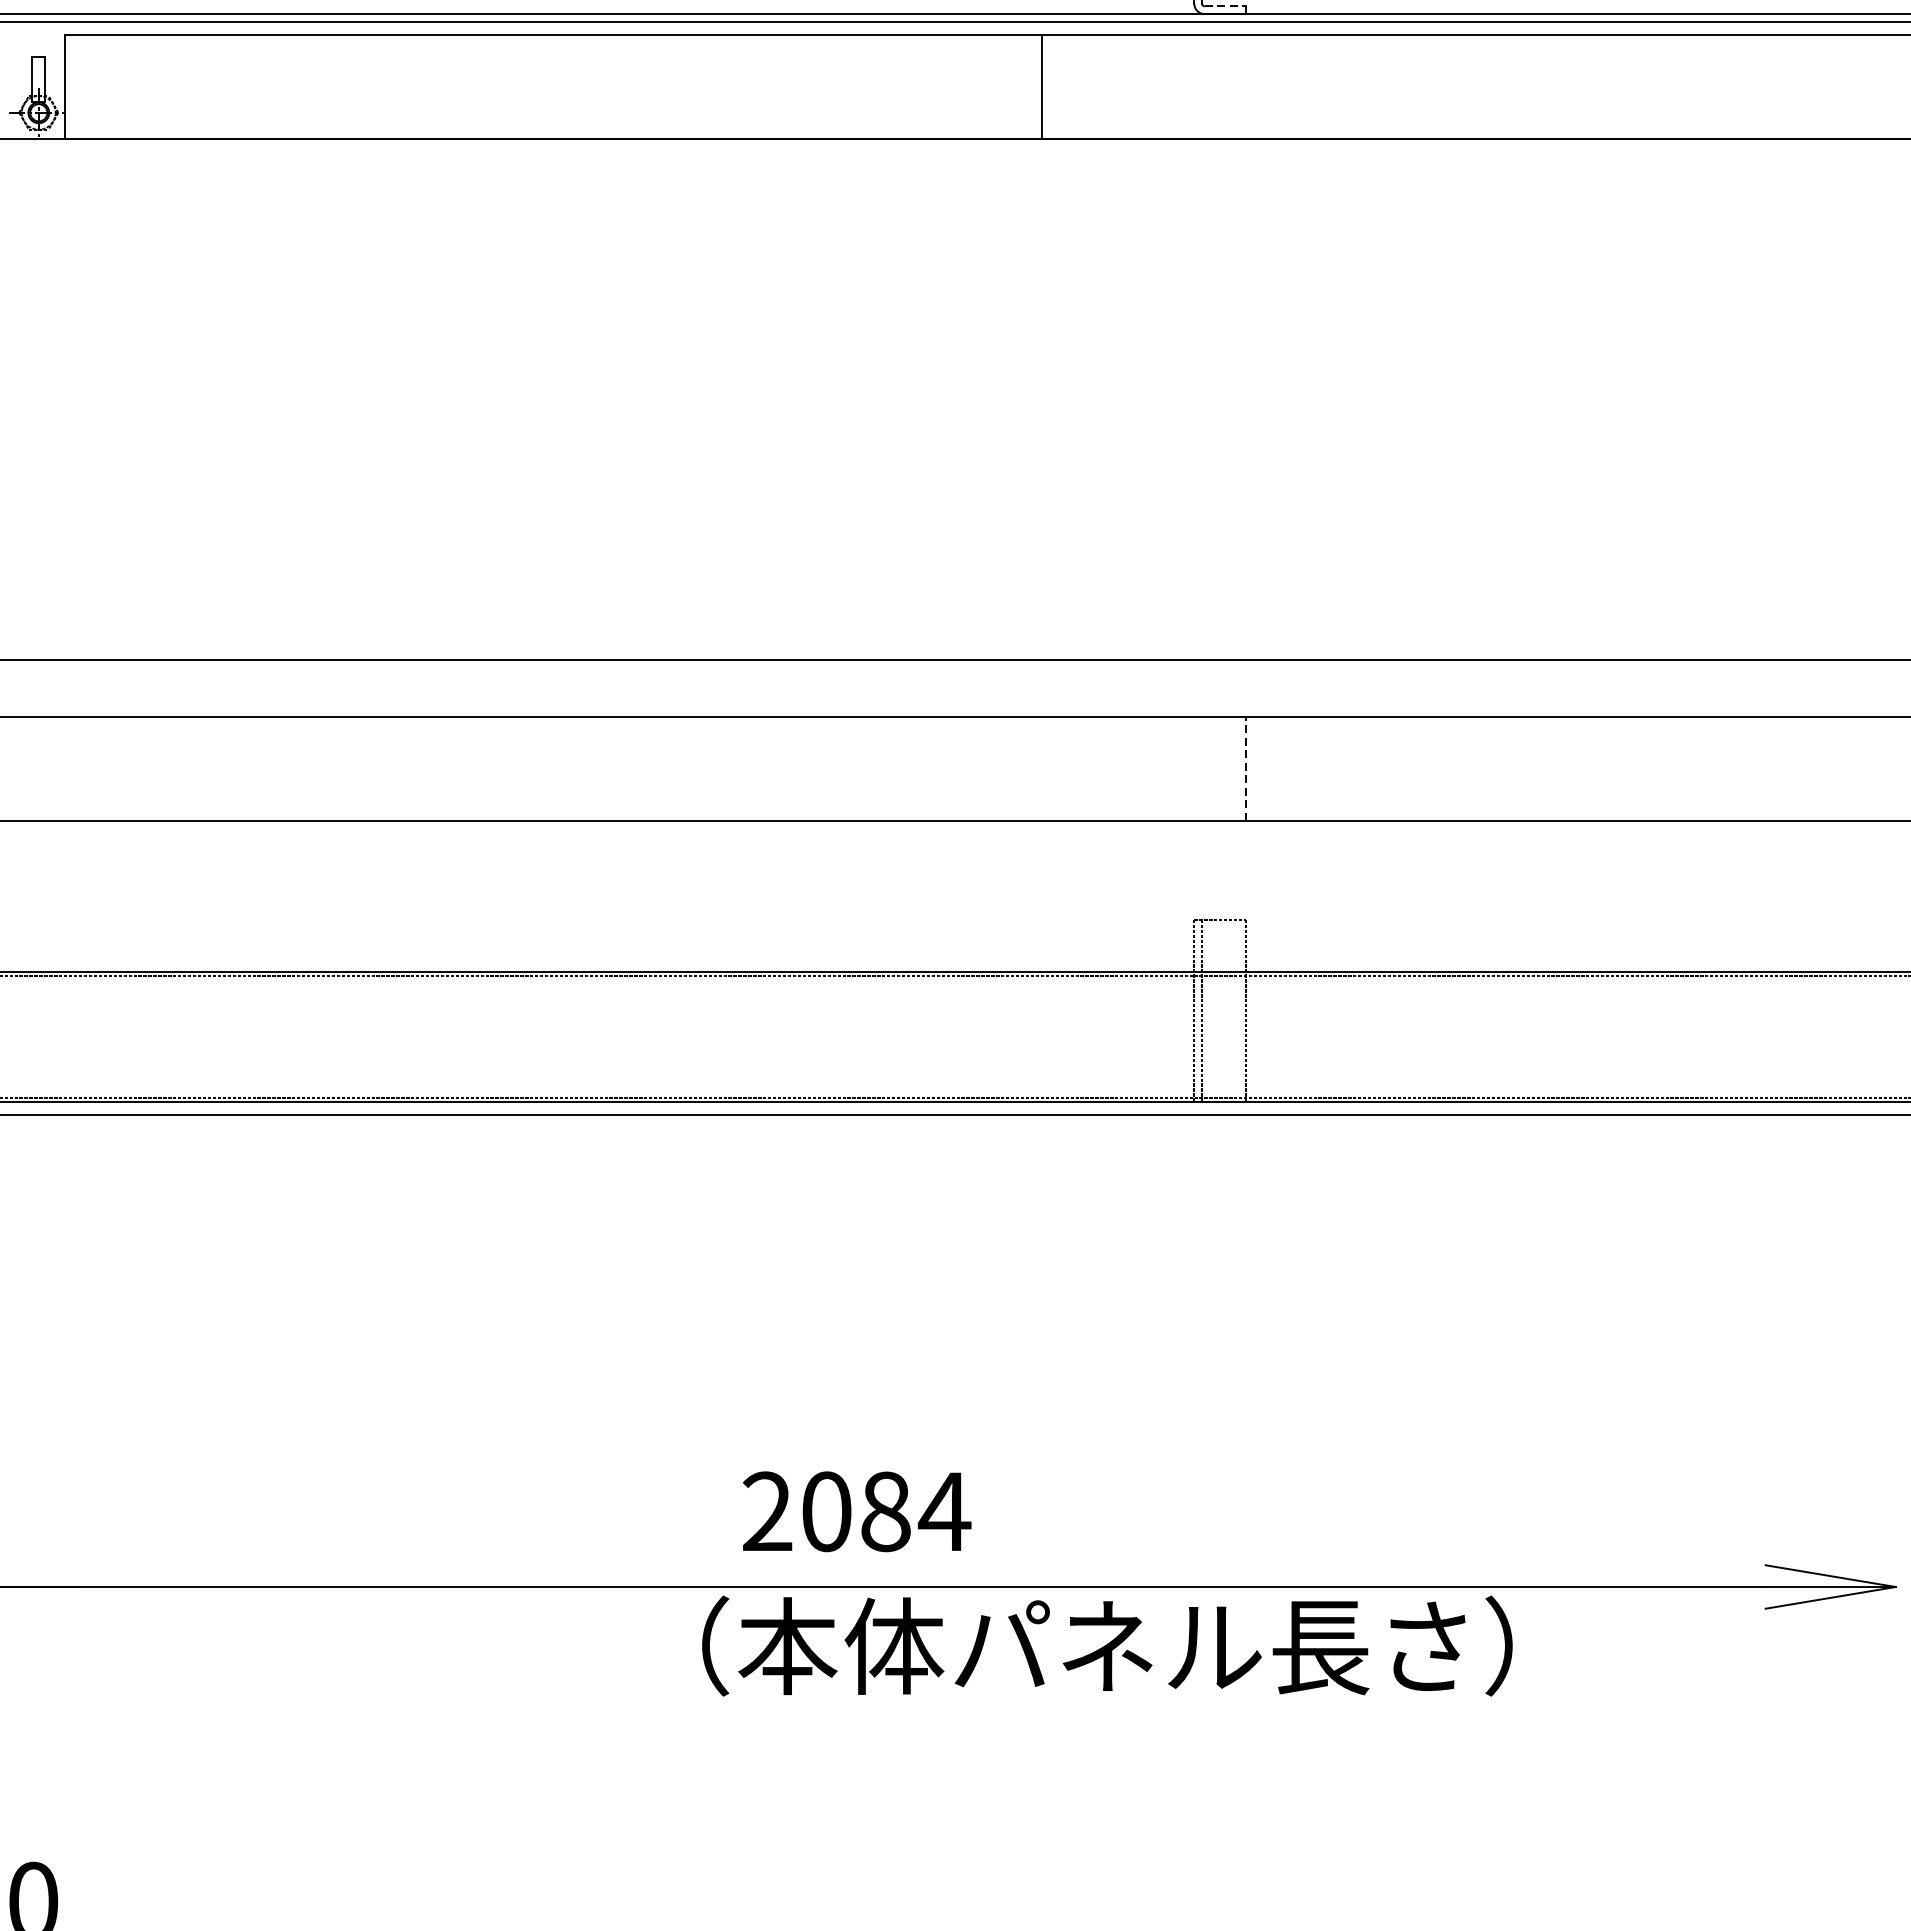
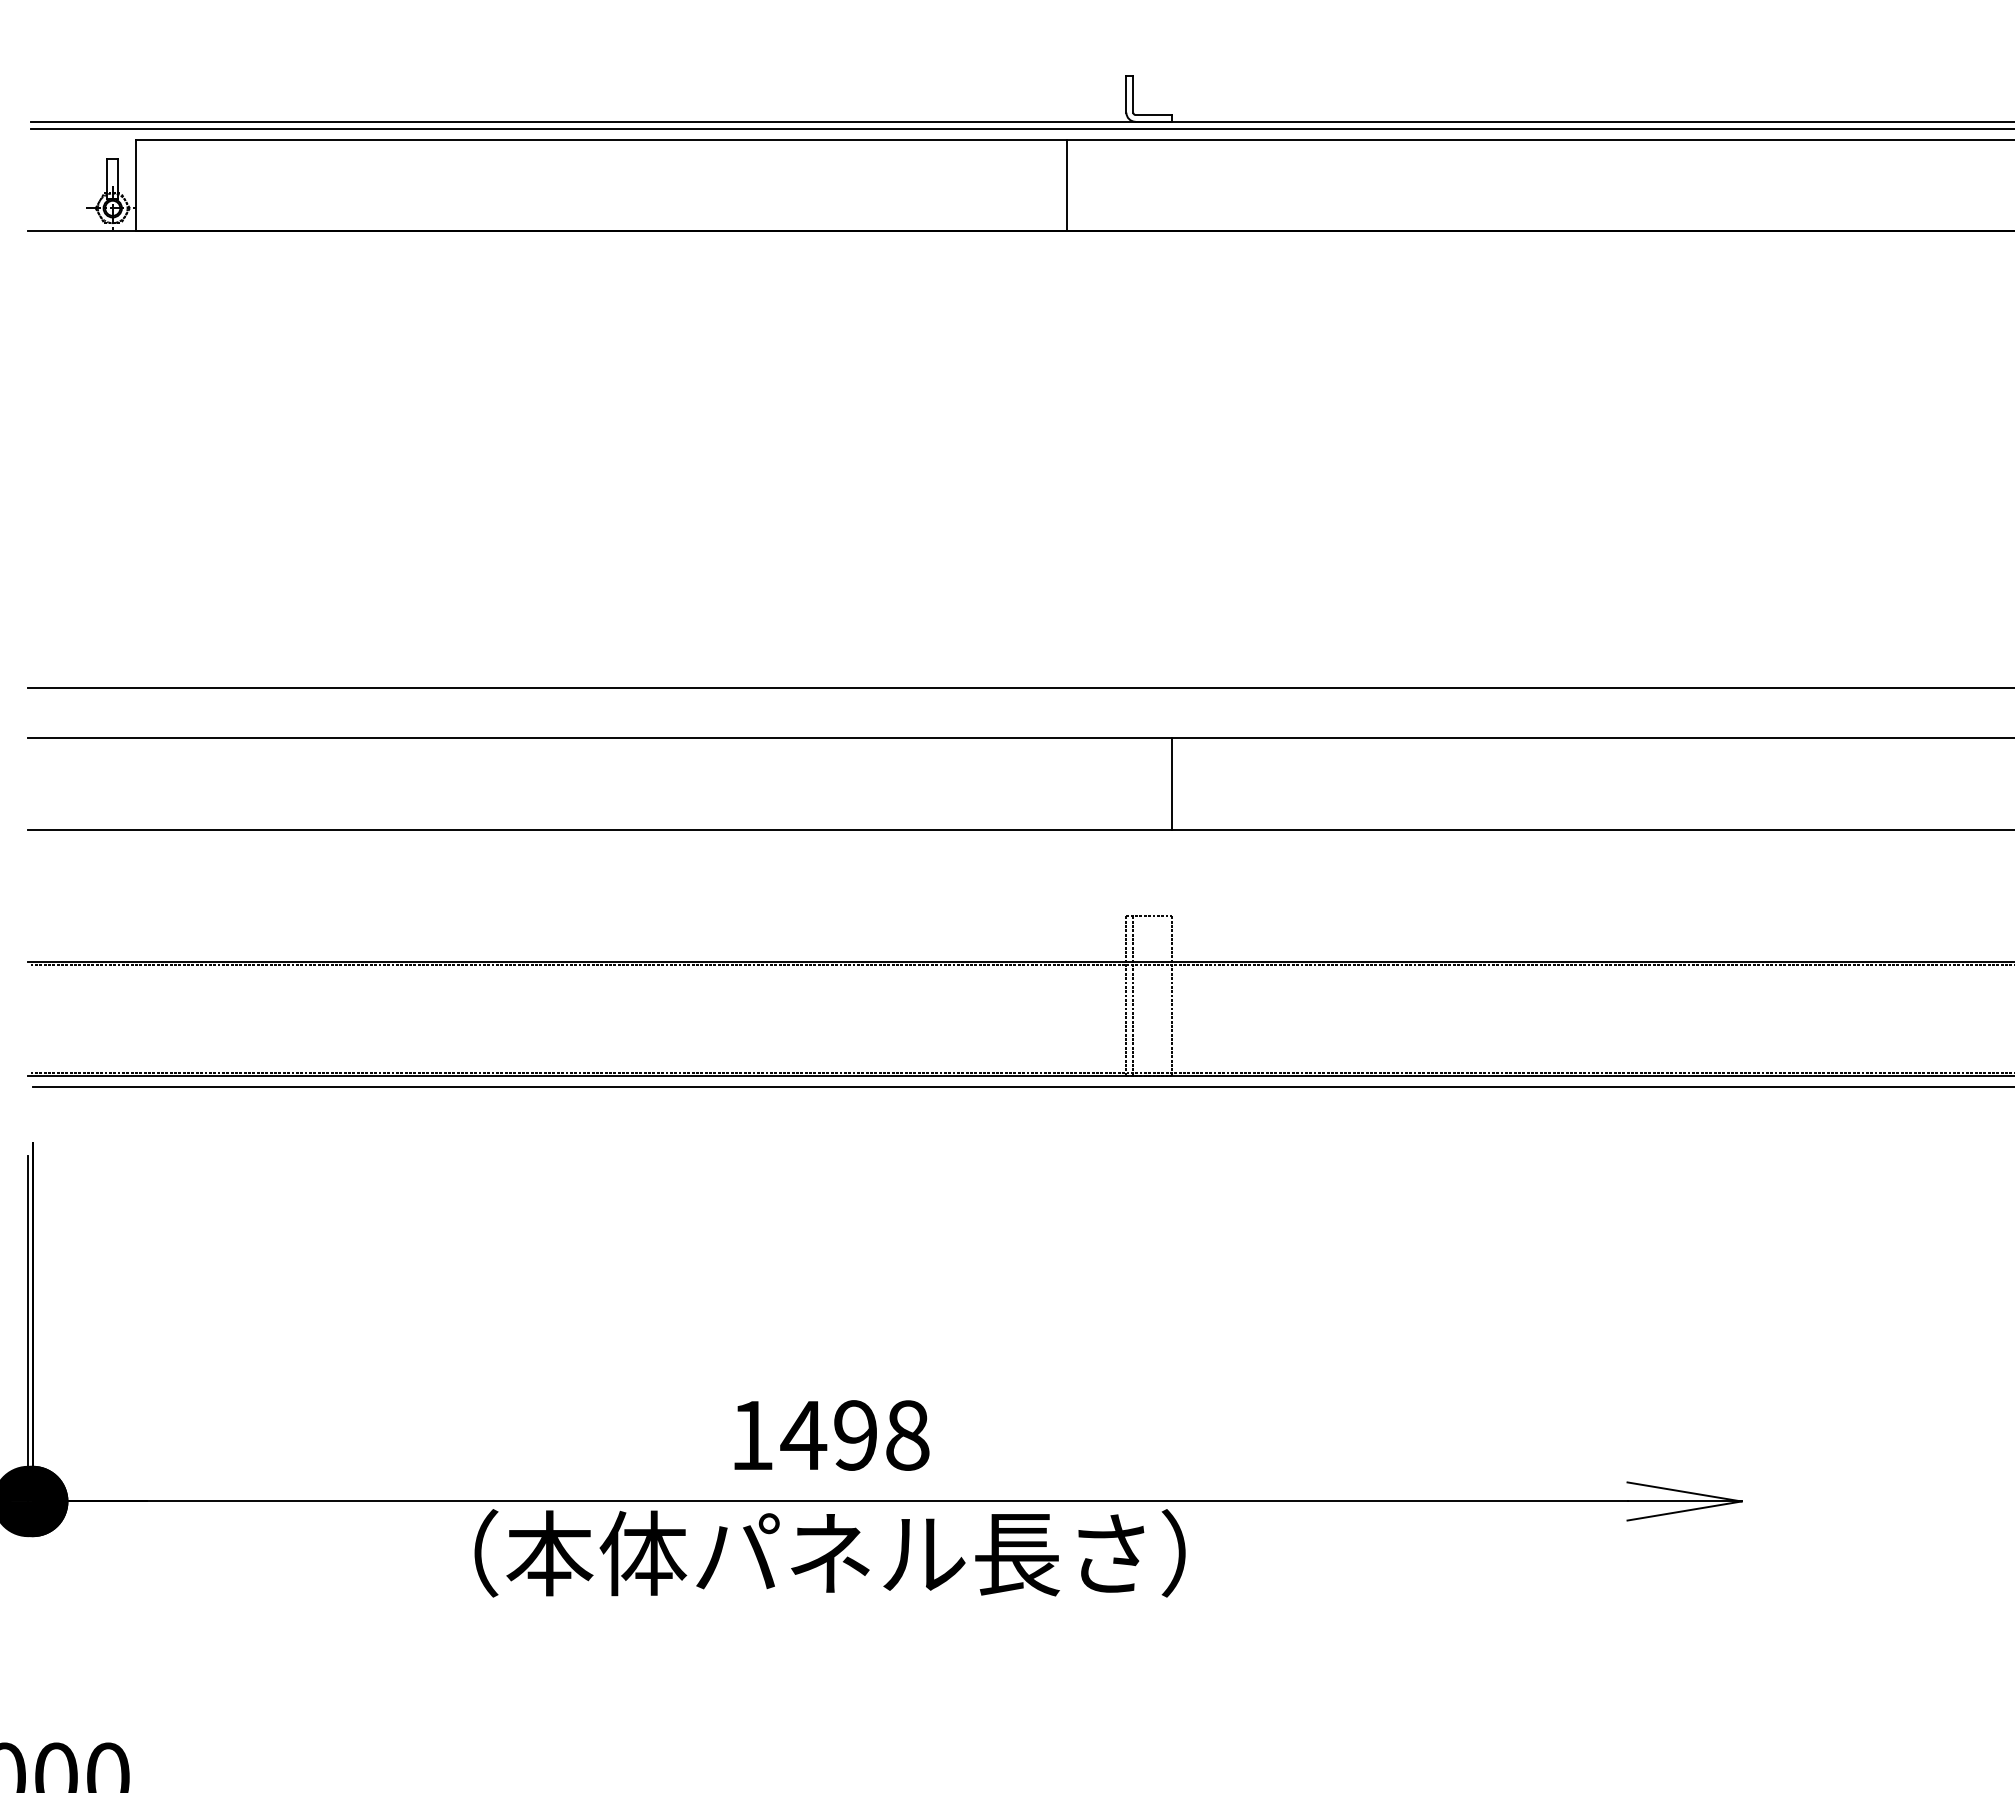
line: (1226, 5) -> (1154, 114), dashed -> solid
line: (1042, 86) -> (1067, 185), moved
line: (1246, 768) -> (1172, 783), dashed -> solid
text: (857, 1511) -> (830, 1435), 2084 -> 1498
text: (1106, 1646) -> (829, 1553), moved

